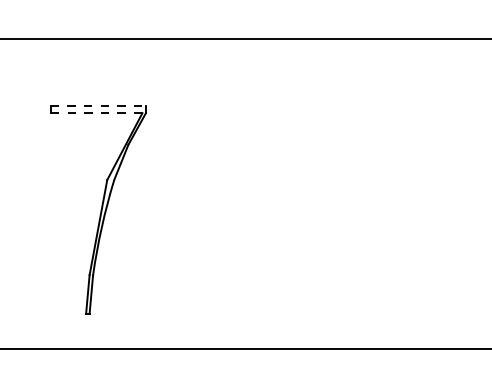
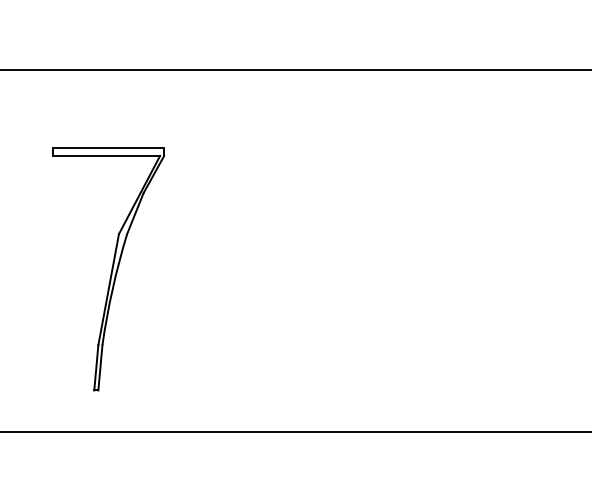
line: (98, 105) -> (108, 147), dashed -> solid
line: (96, 113) -> (106, 156), dashed -> solid

